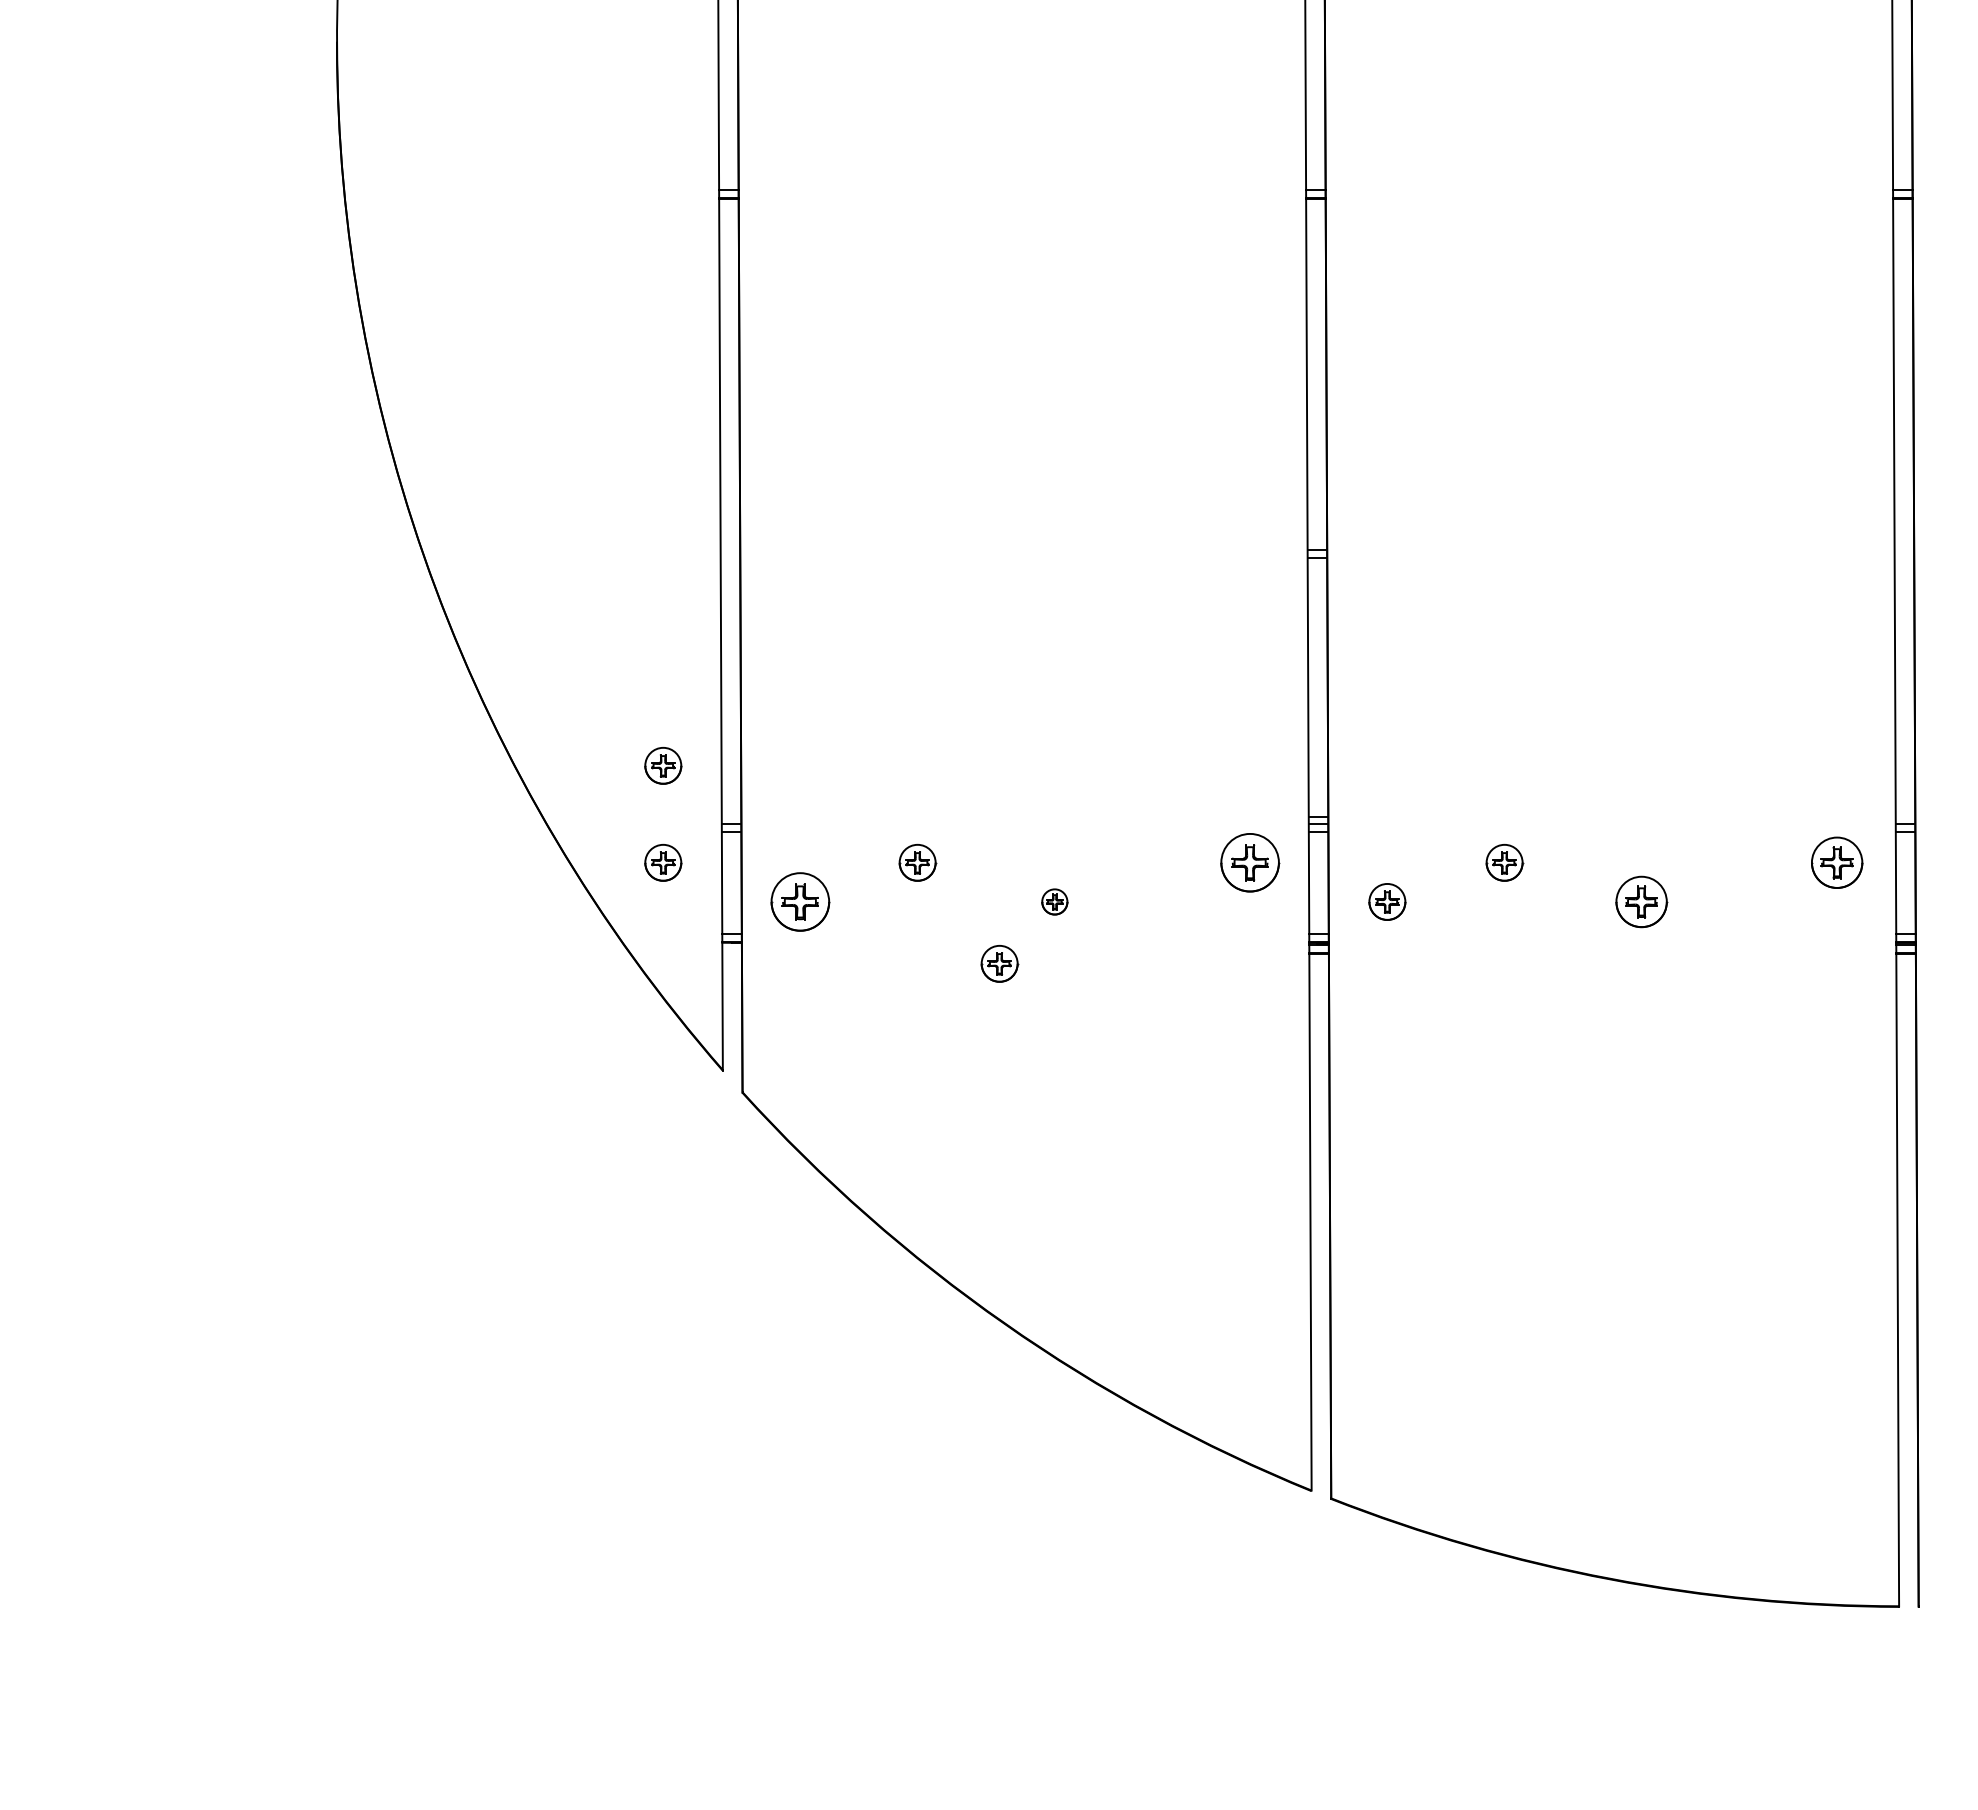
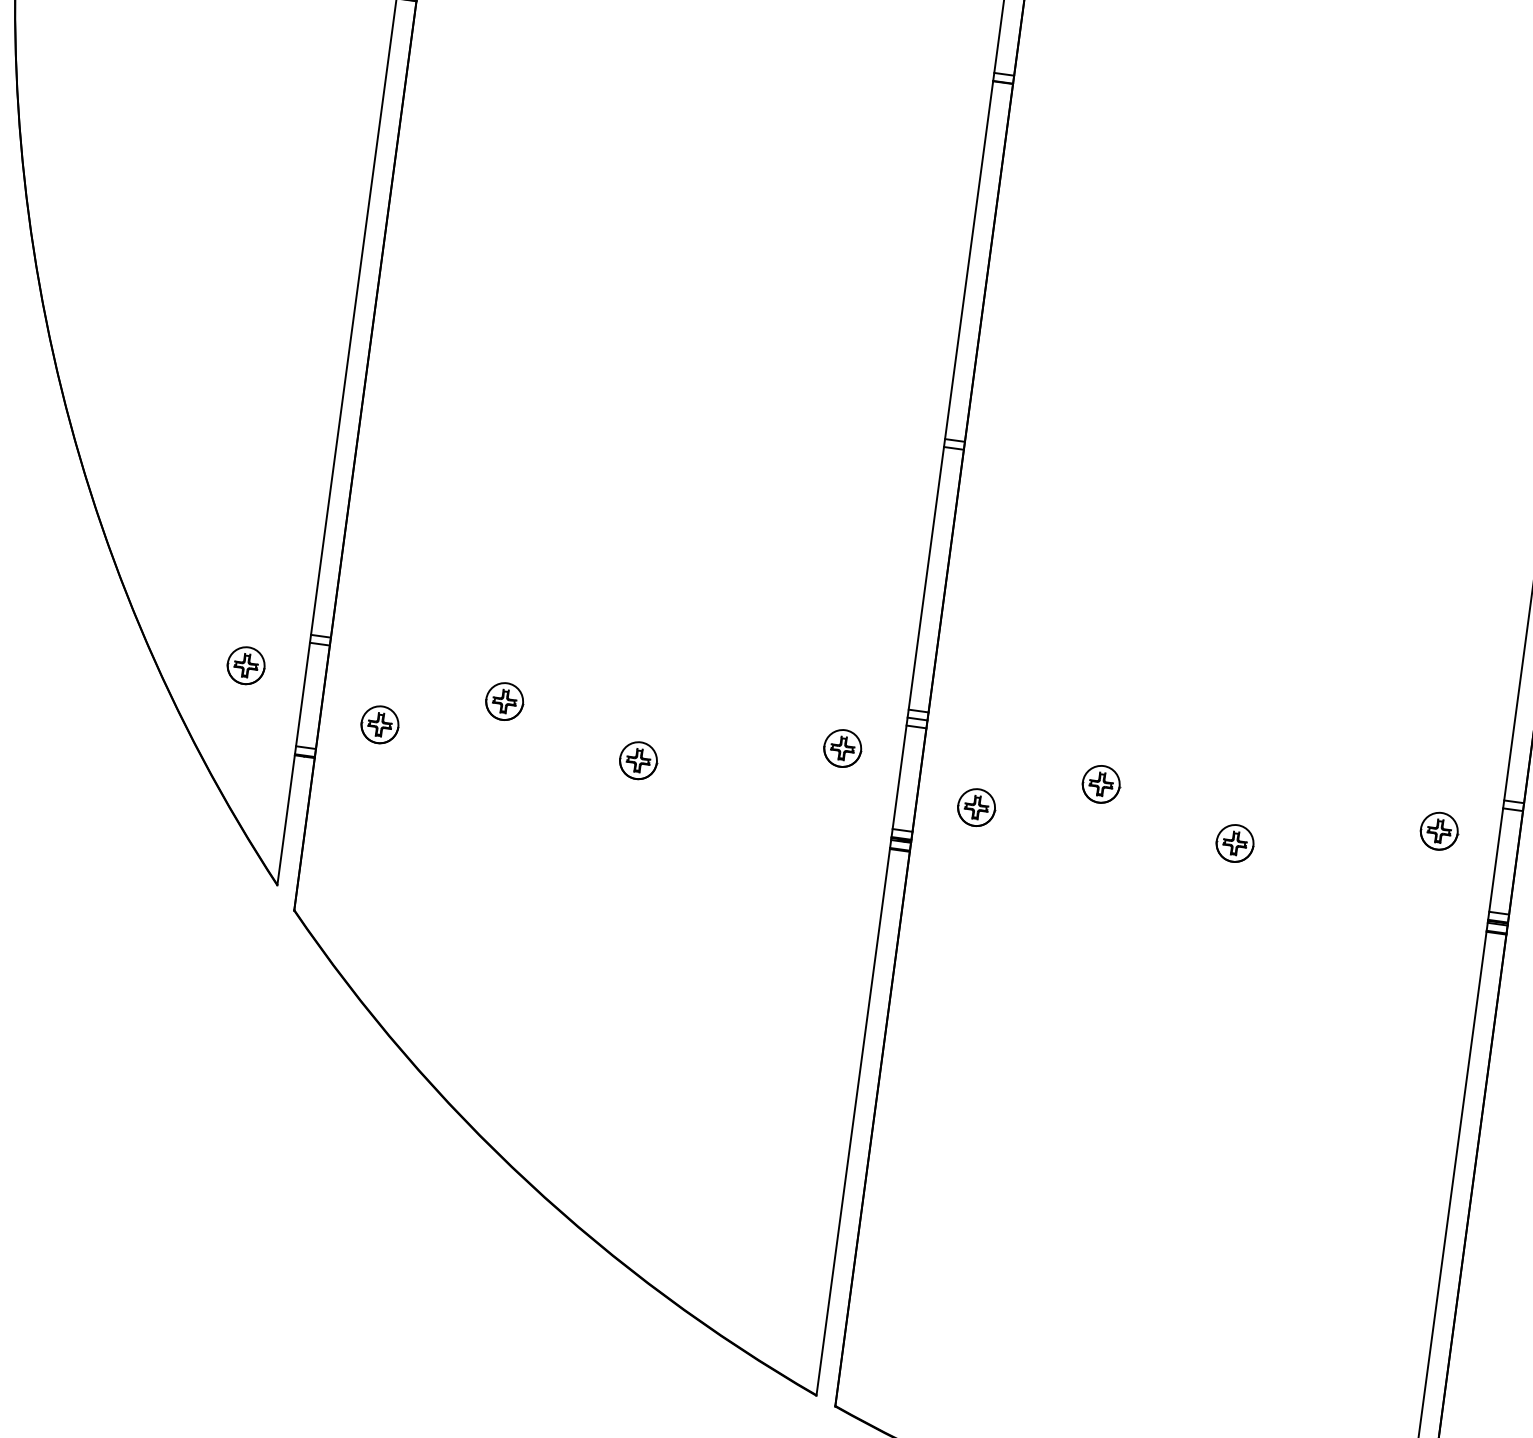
part: (663, 765) -> (260, 566), removed
part: (1250, 862) -> (843, 748), size x0.62
part: (1837, 862) -> (1439, 830), size x0.71
part: (800, 901) -> (380, 724), size x0.62
part: (1054, 901) -> (638, 760), size x1.43
part: (1641, 901) -> (1234, 842), size x0.71
part: (999, 963) -> (573, 815), removed

